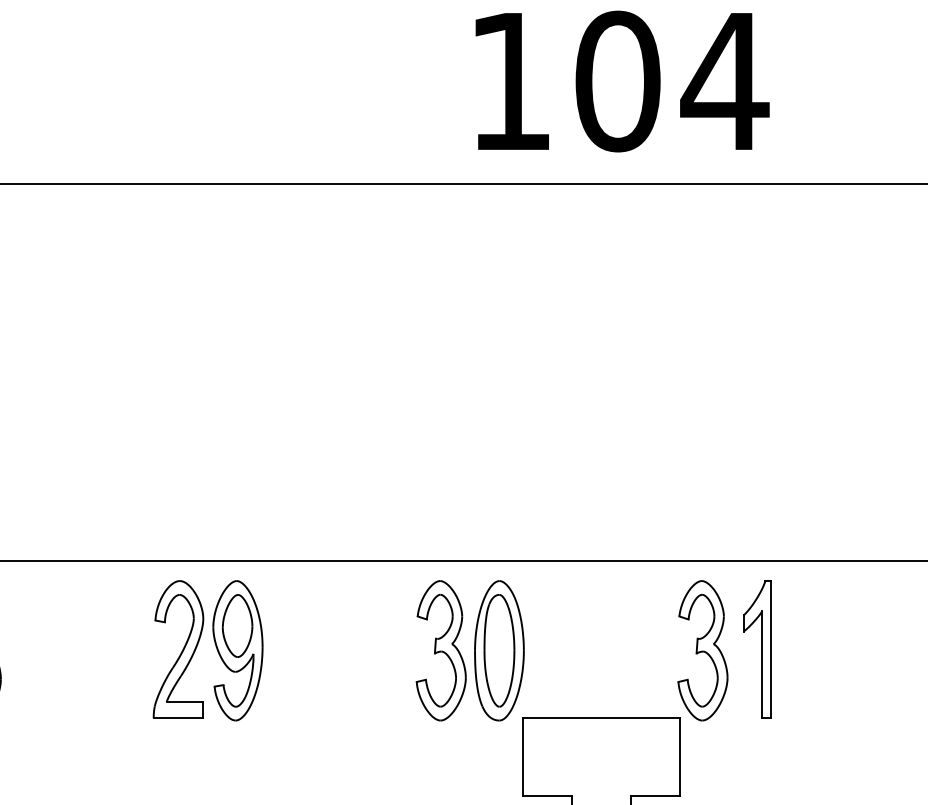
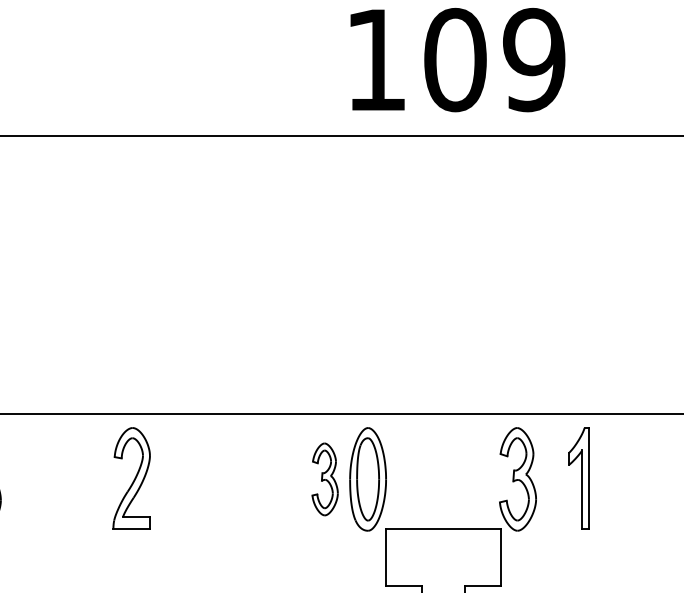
text: (724, 81) -> (533, 60), 104 -> 109
part: (757, 649) -> (578, 478), moved
part: (237, 650) -> (175, 479), removed
part: (440, 650) -> (324, 479), size x0.7

